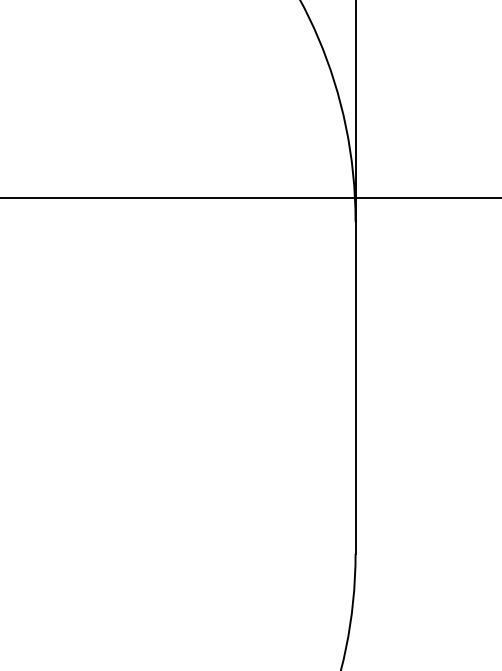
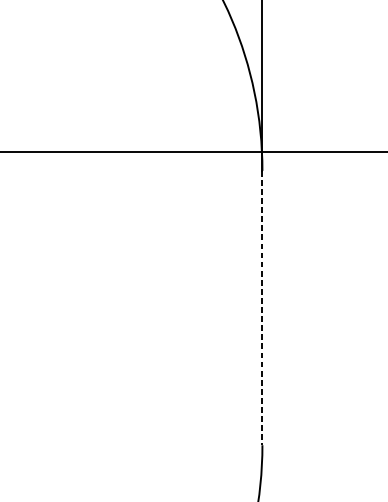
line: (355, 388) -> (262, 308), solid -> dashed

